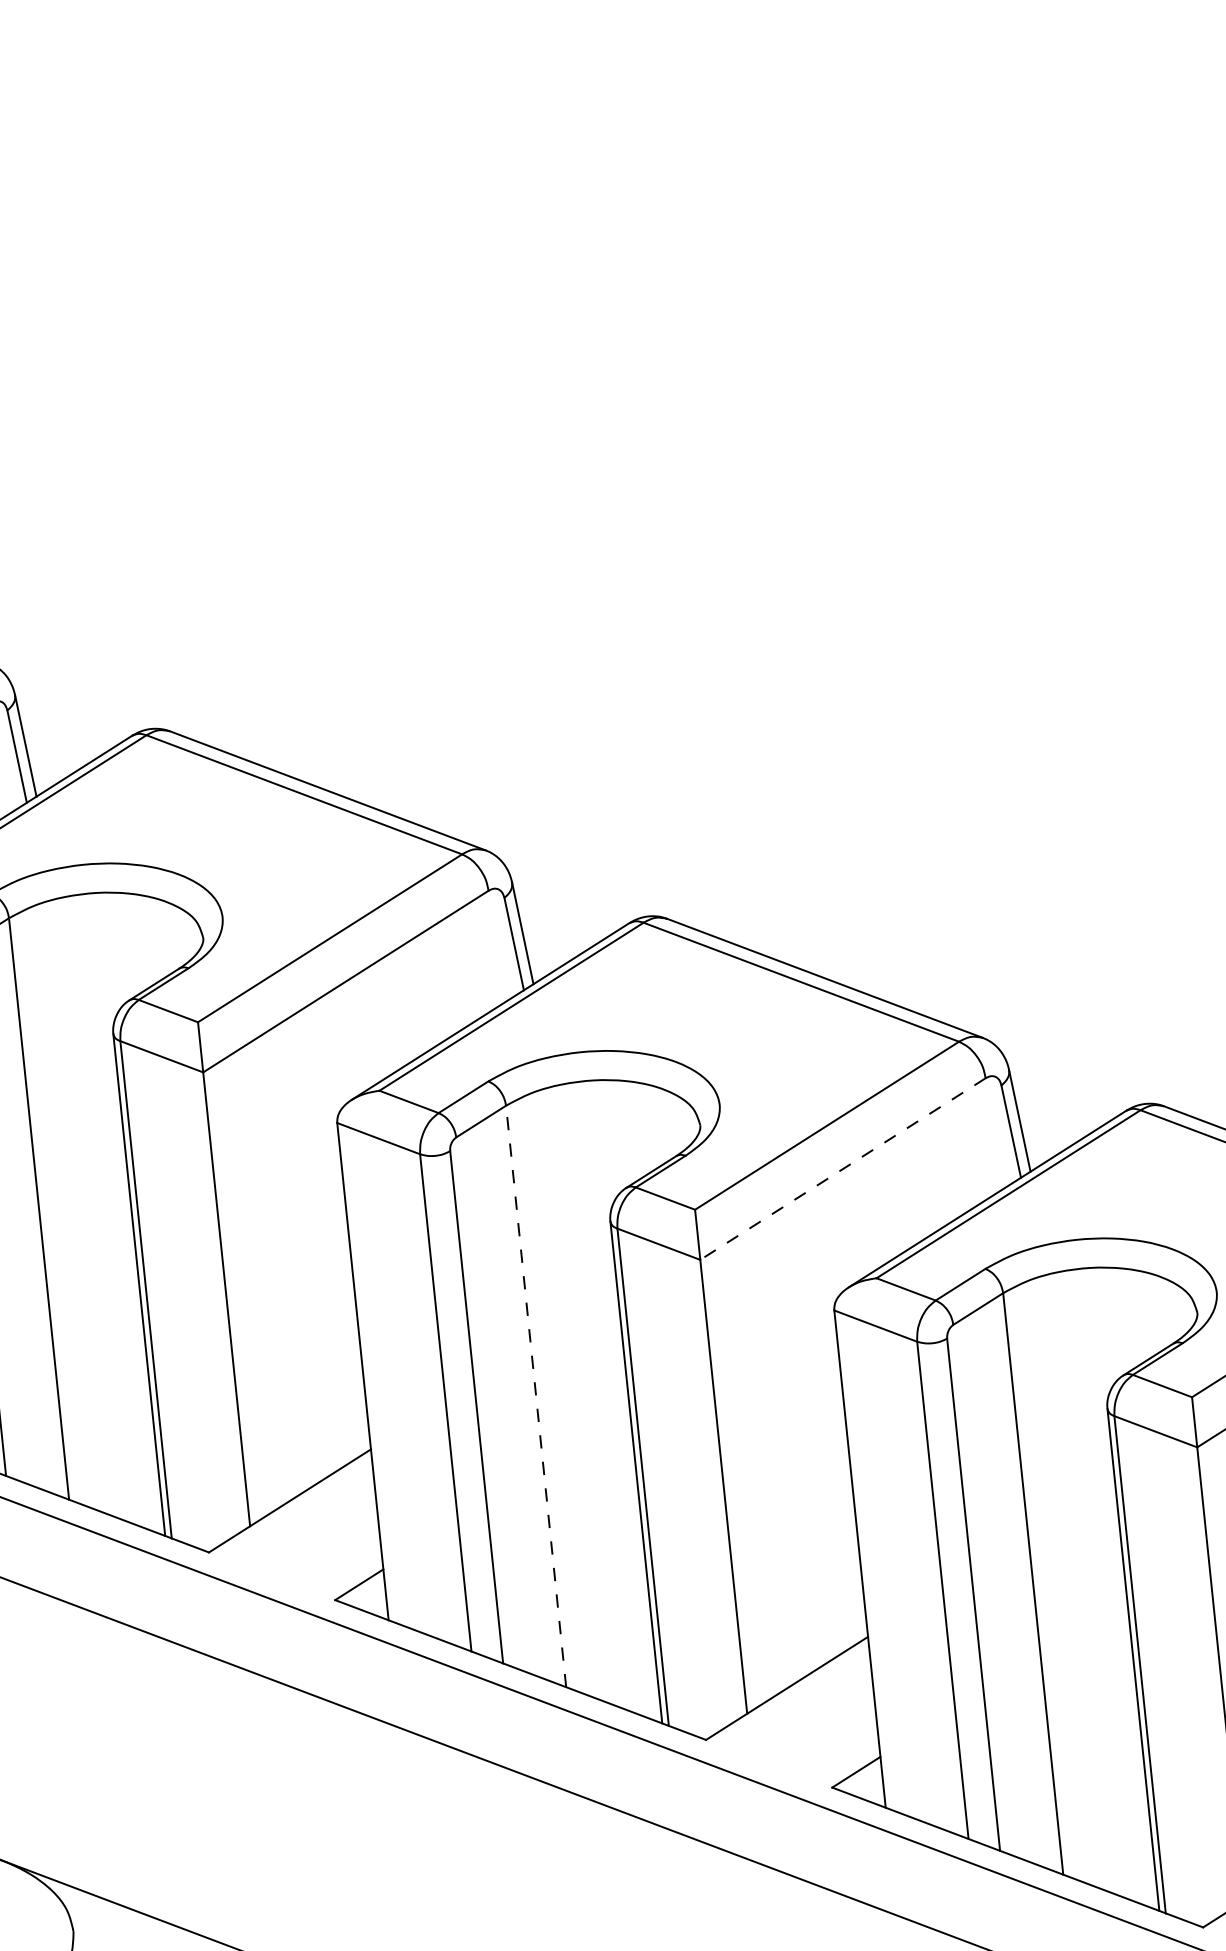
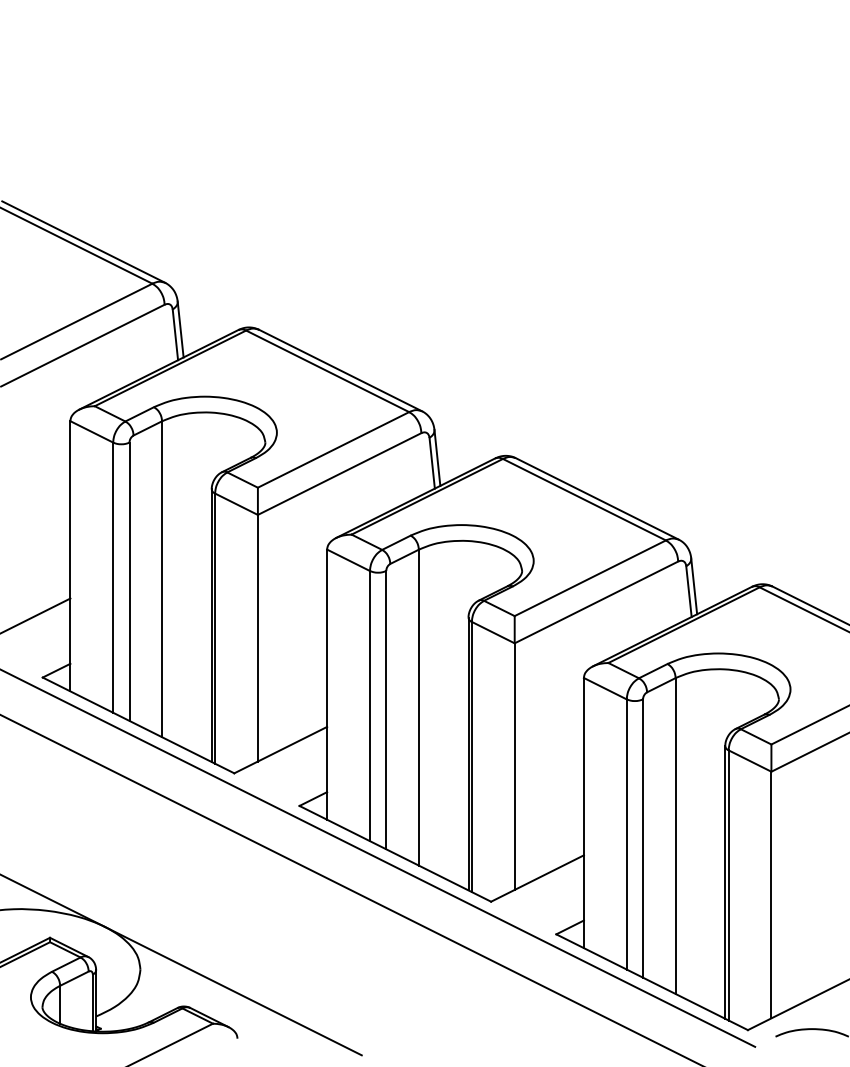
line: (841, 1169) -> (595, 602), dashed -> solid
line: (535, 1396) -> (418, 707), dashed -> solid

